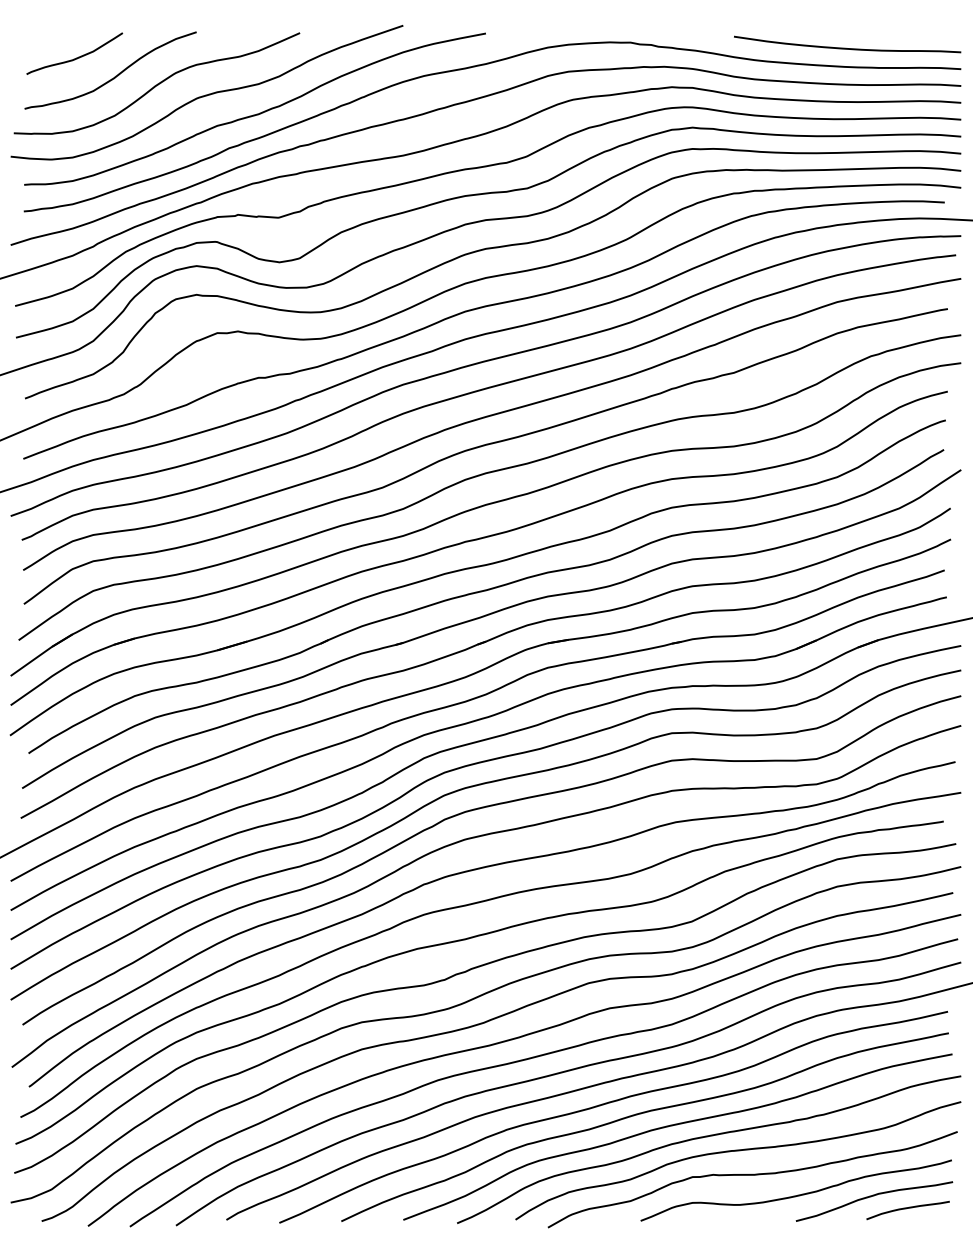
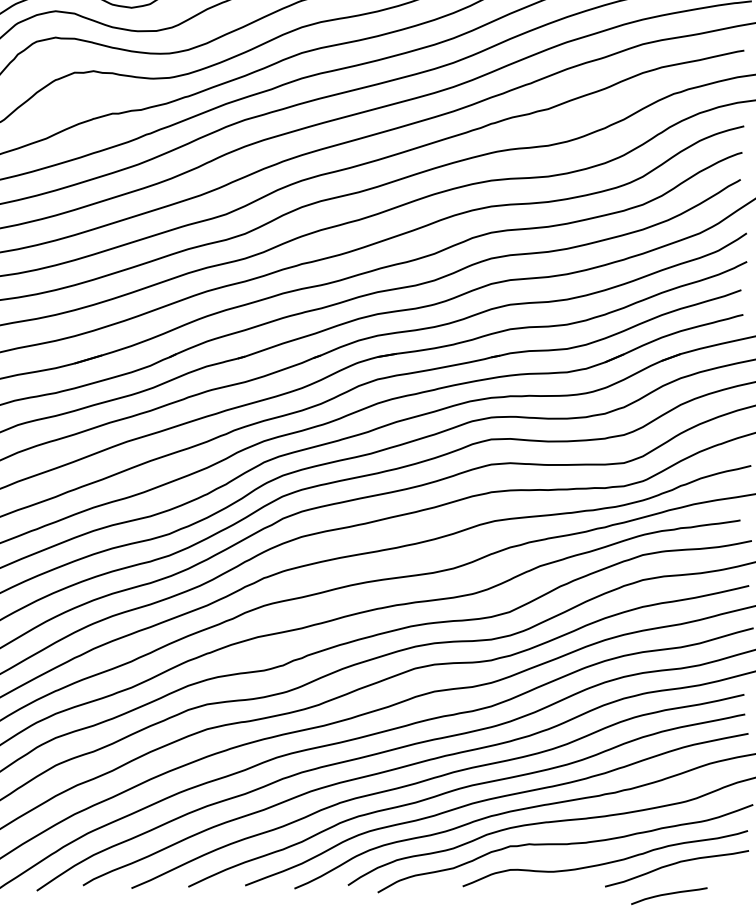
curve: (906, 1209) -> (667, 895), moved

